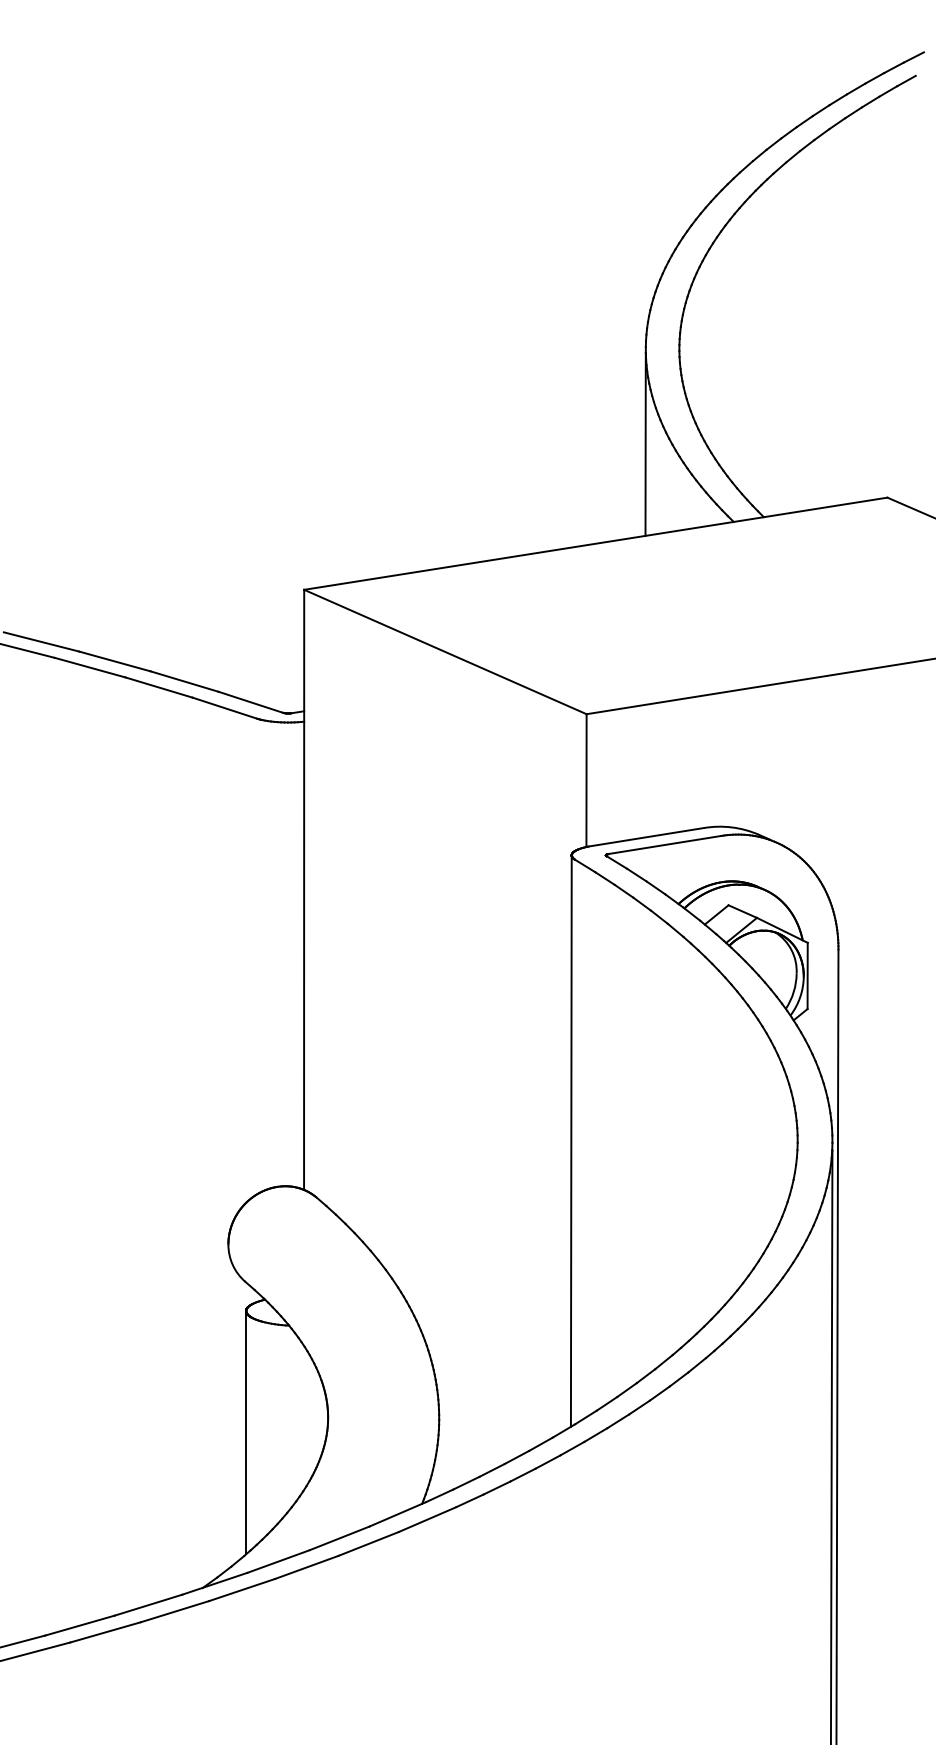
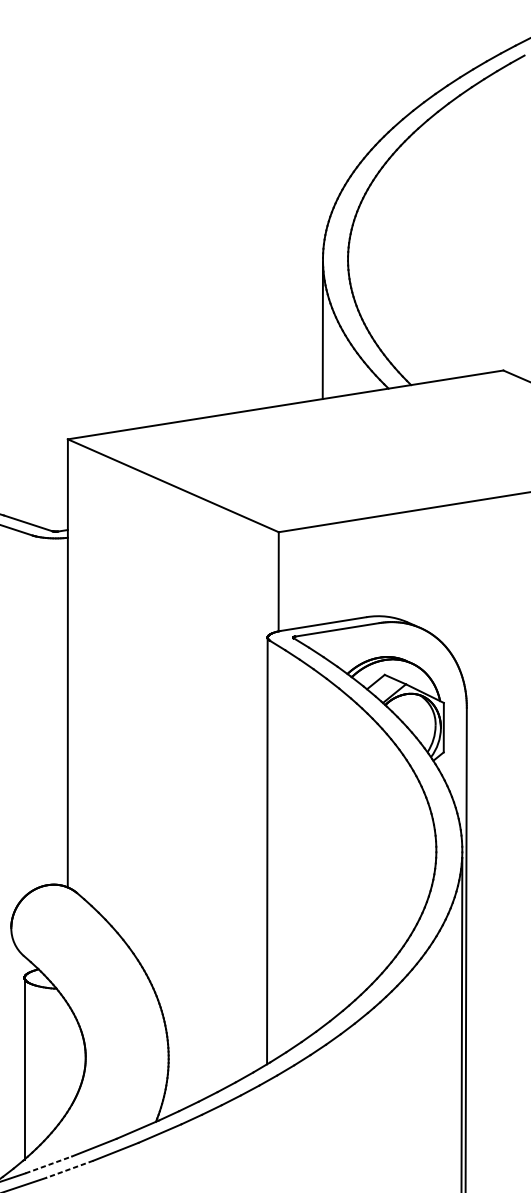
line: (279, 1561) -> (49, 1164), solid -> dashed
line: (306, 1567) -> (69, 1169), solid -> dashed

